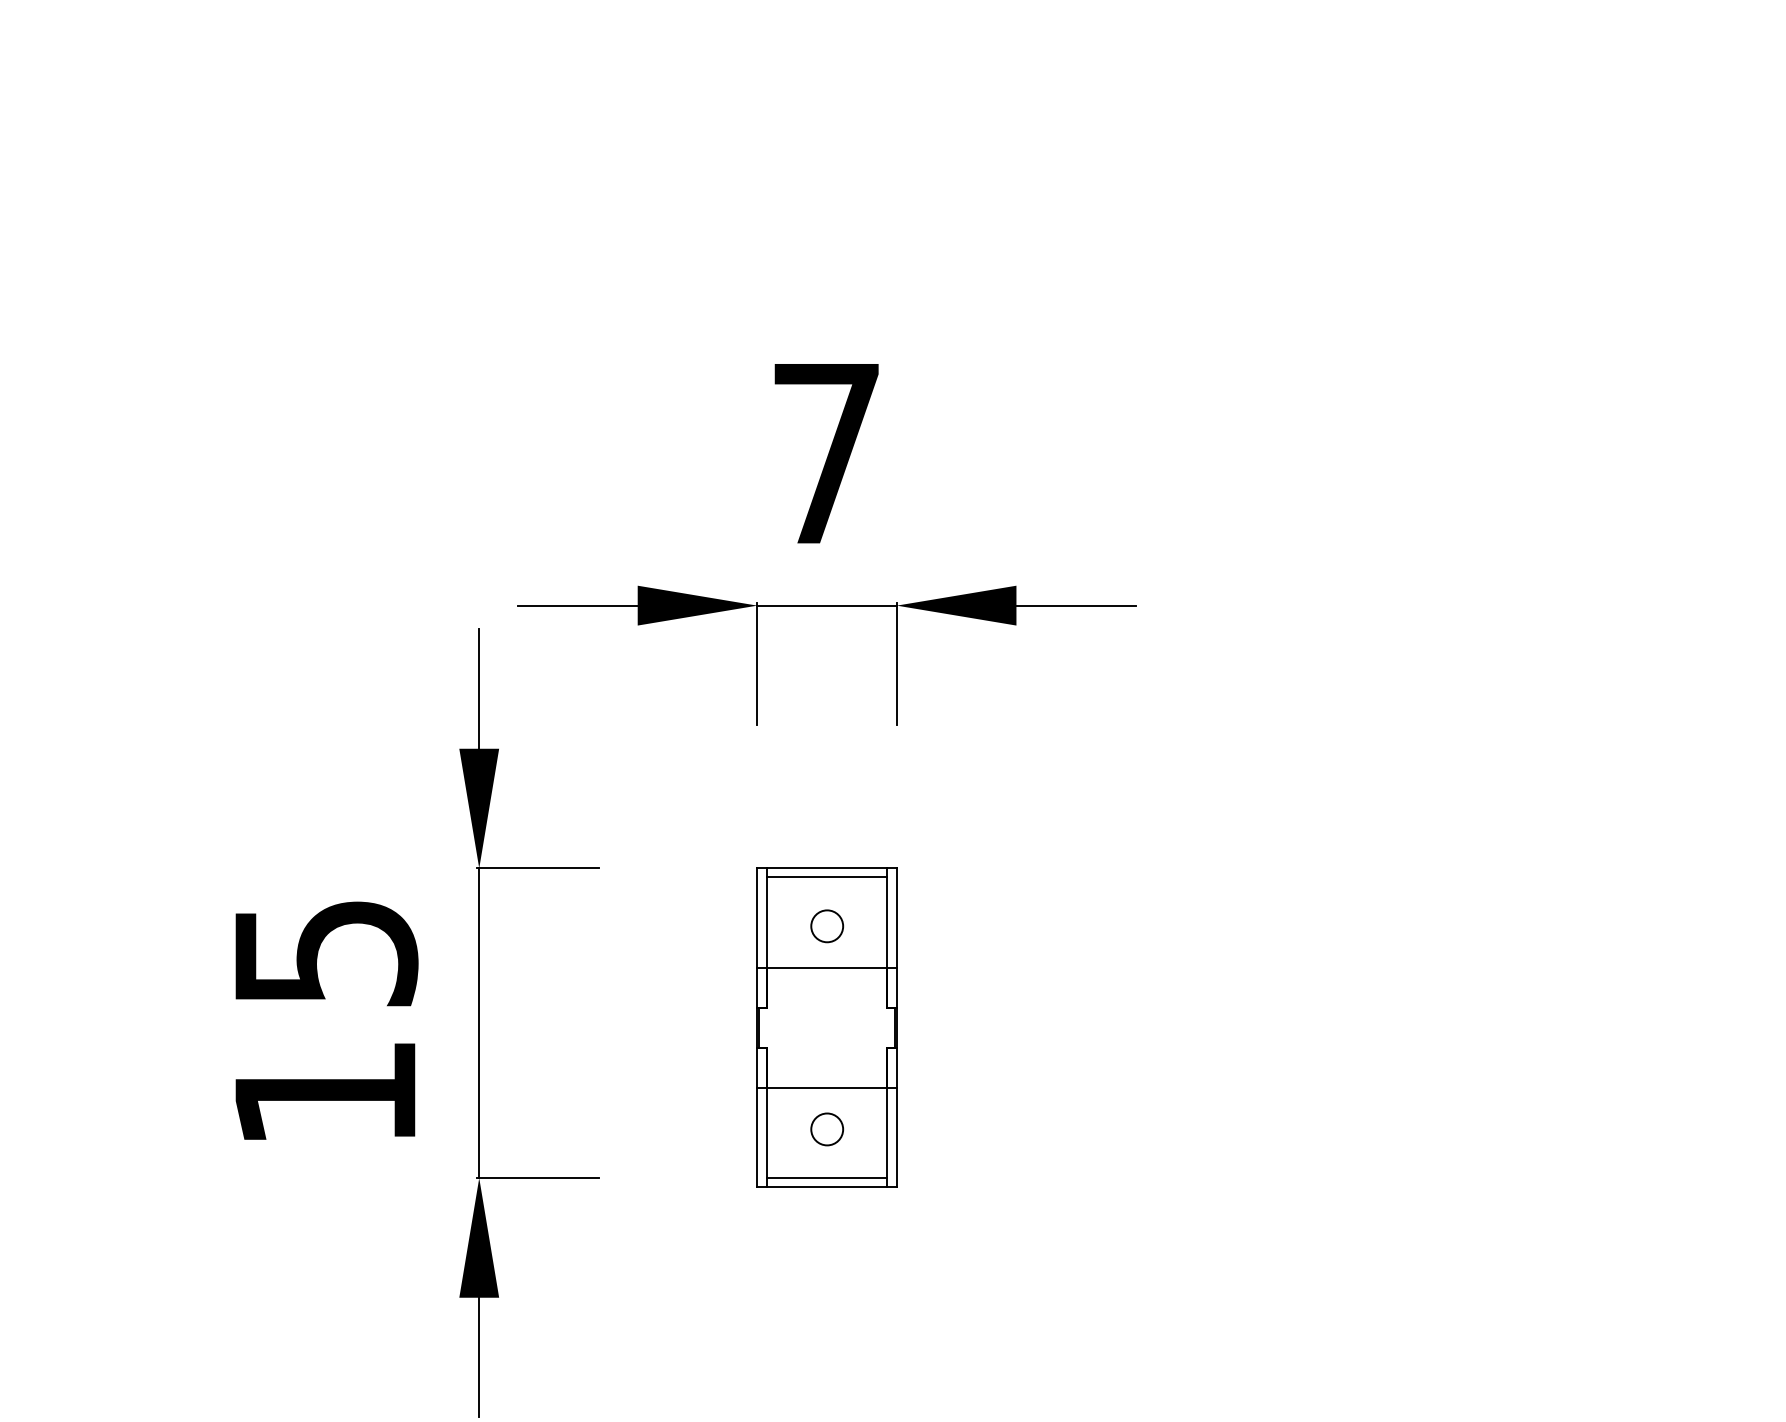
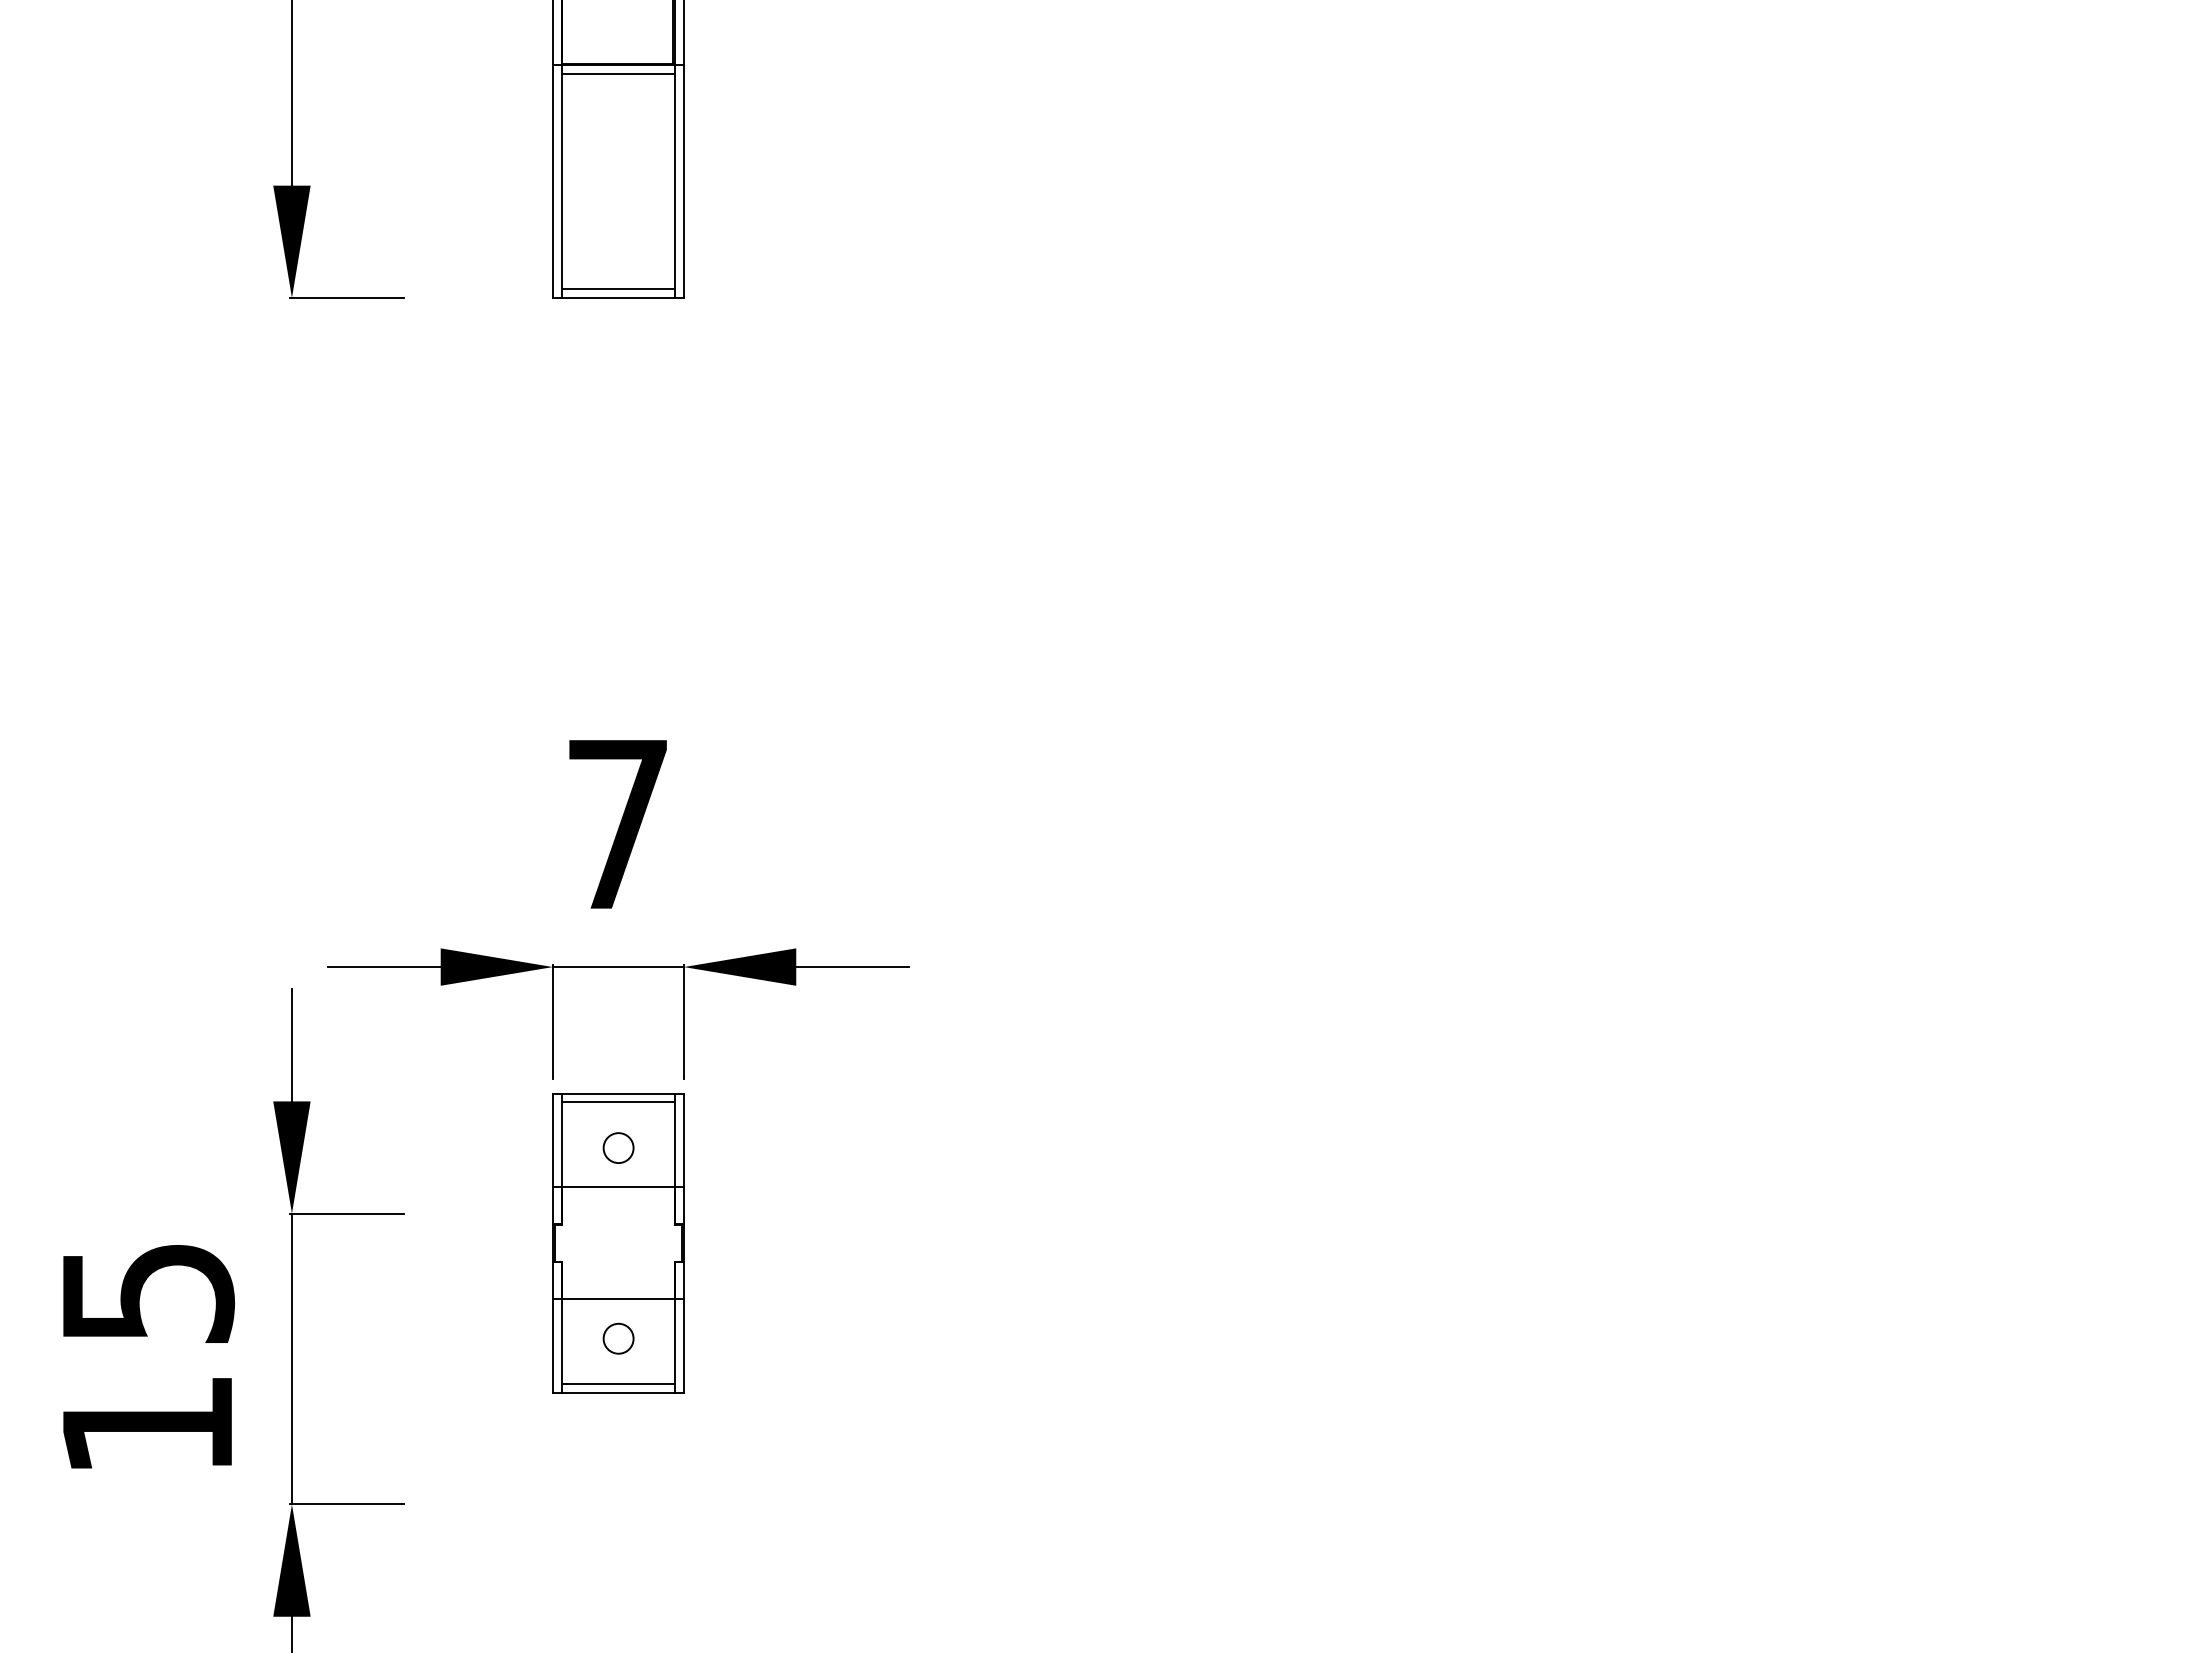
part: (827, 1027) -> (618, 1243), moved

